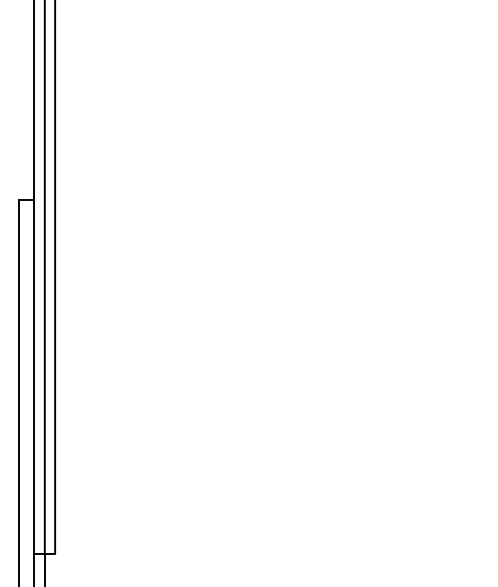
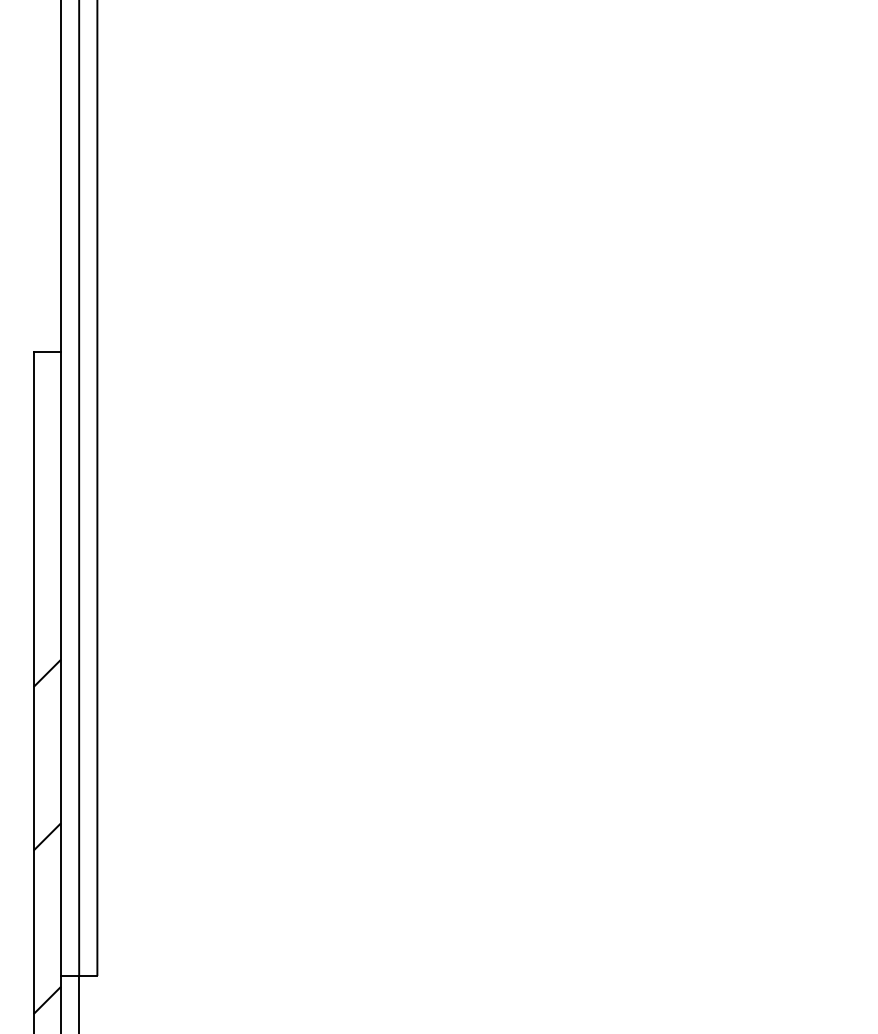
hatch: (26, 474) -> (46, 835), added

